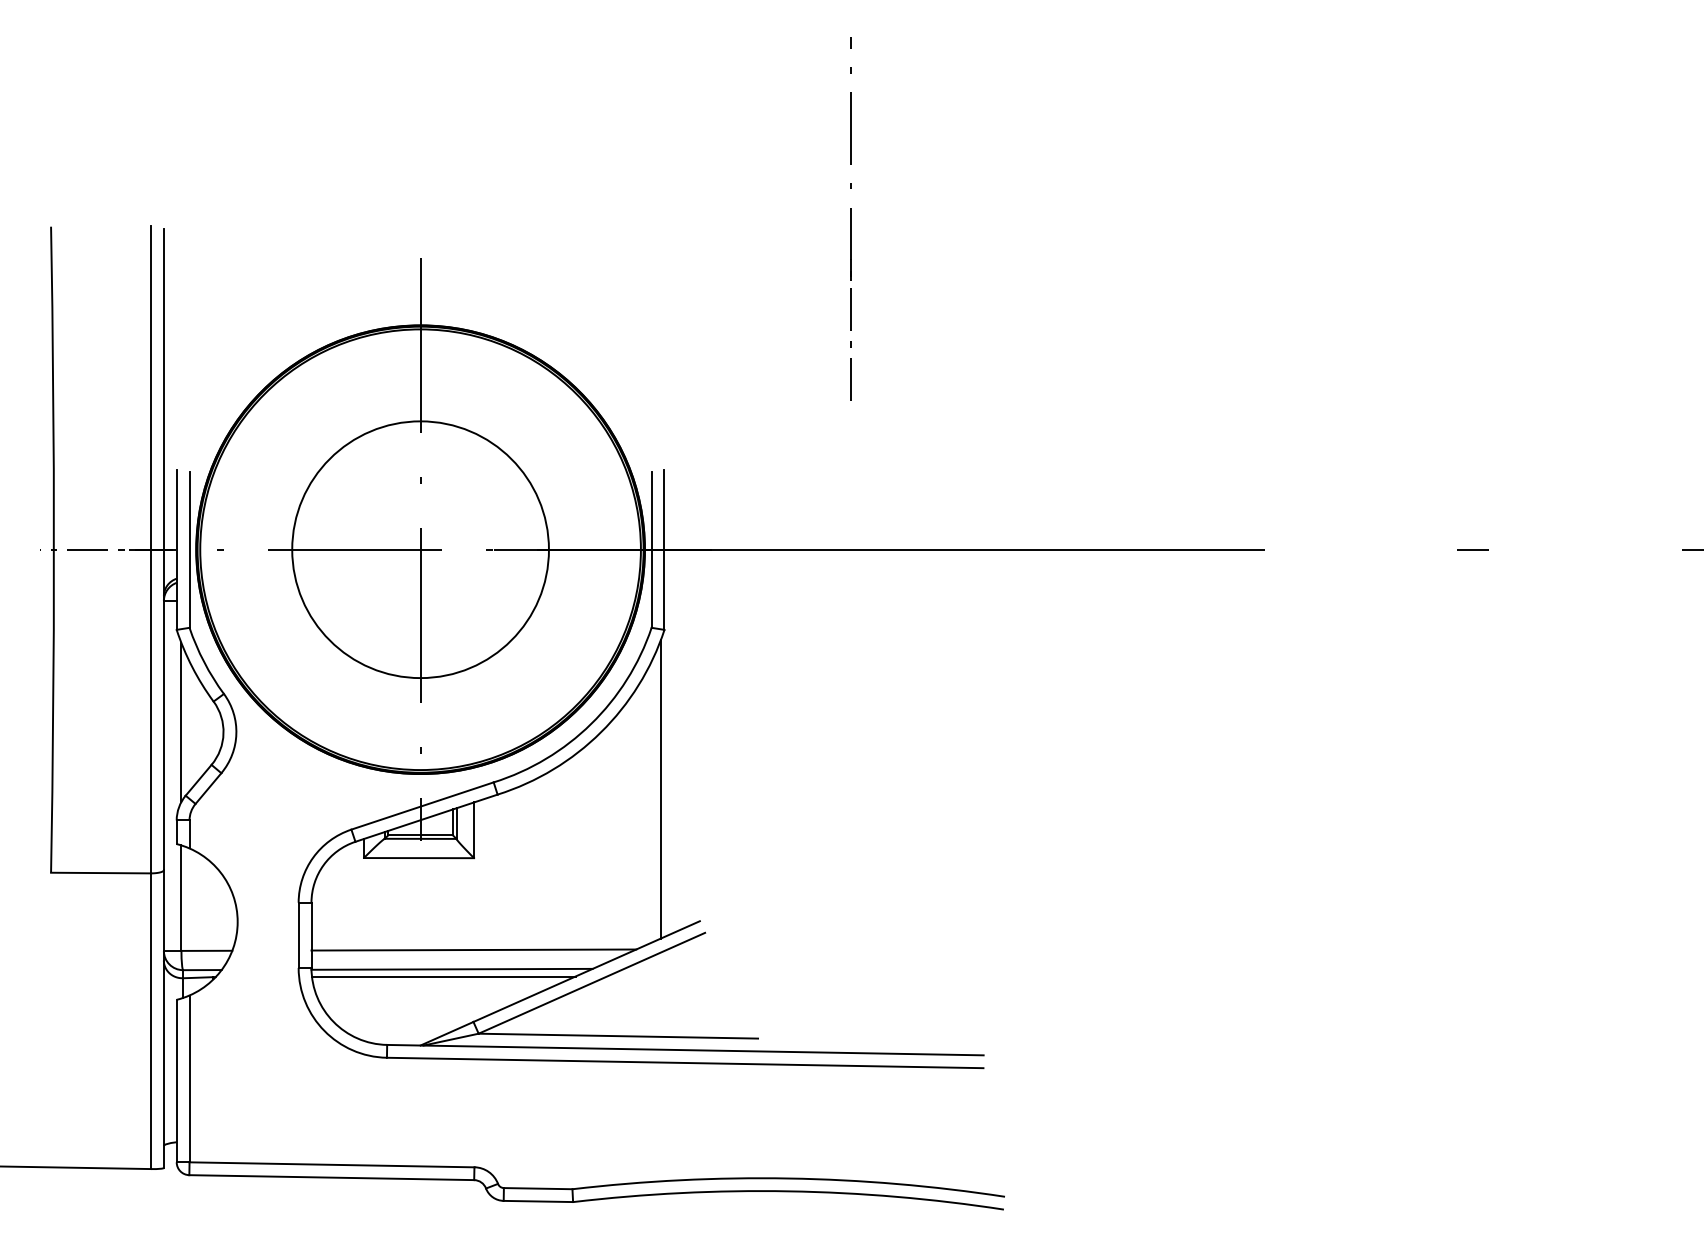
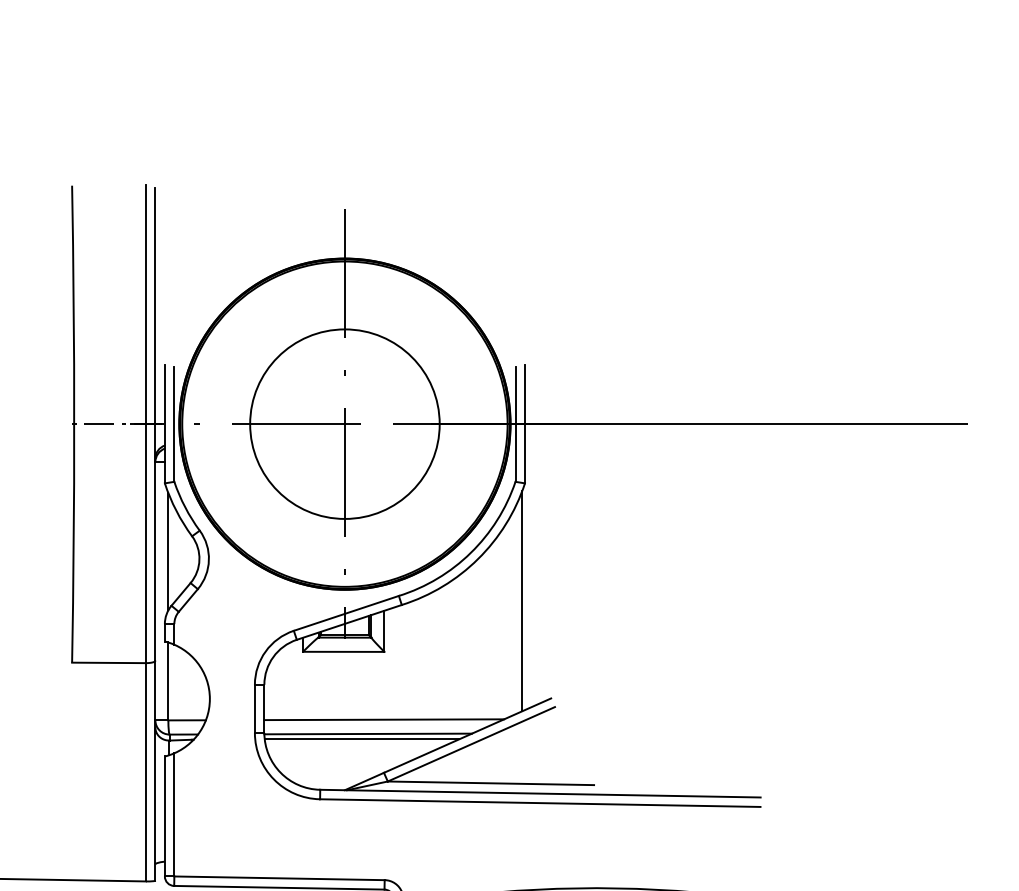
line: (850, 218) -> (662, 179), removed

